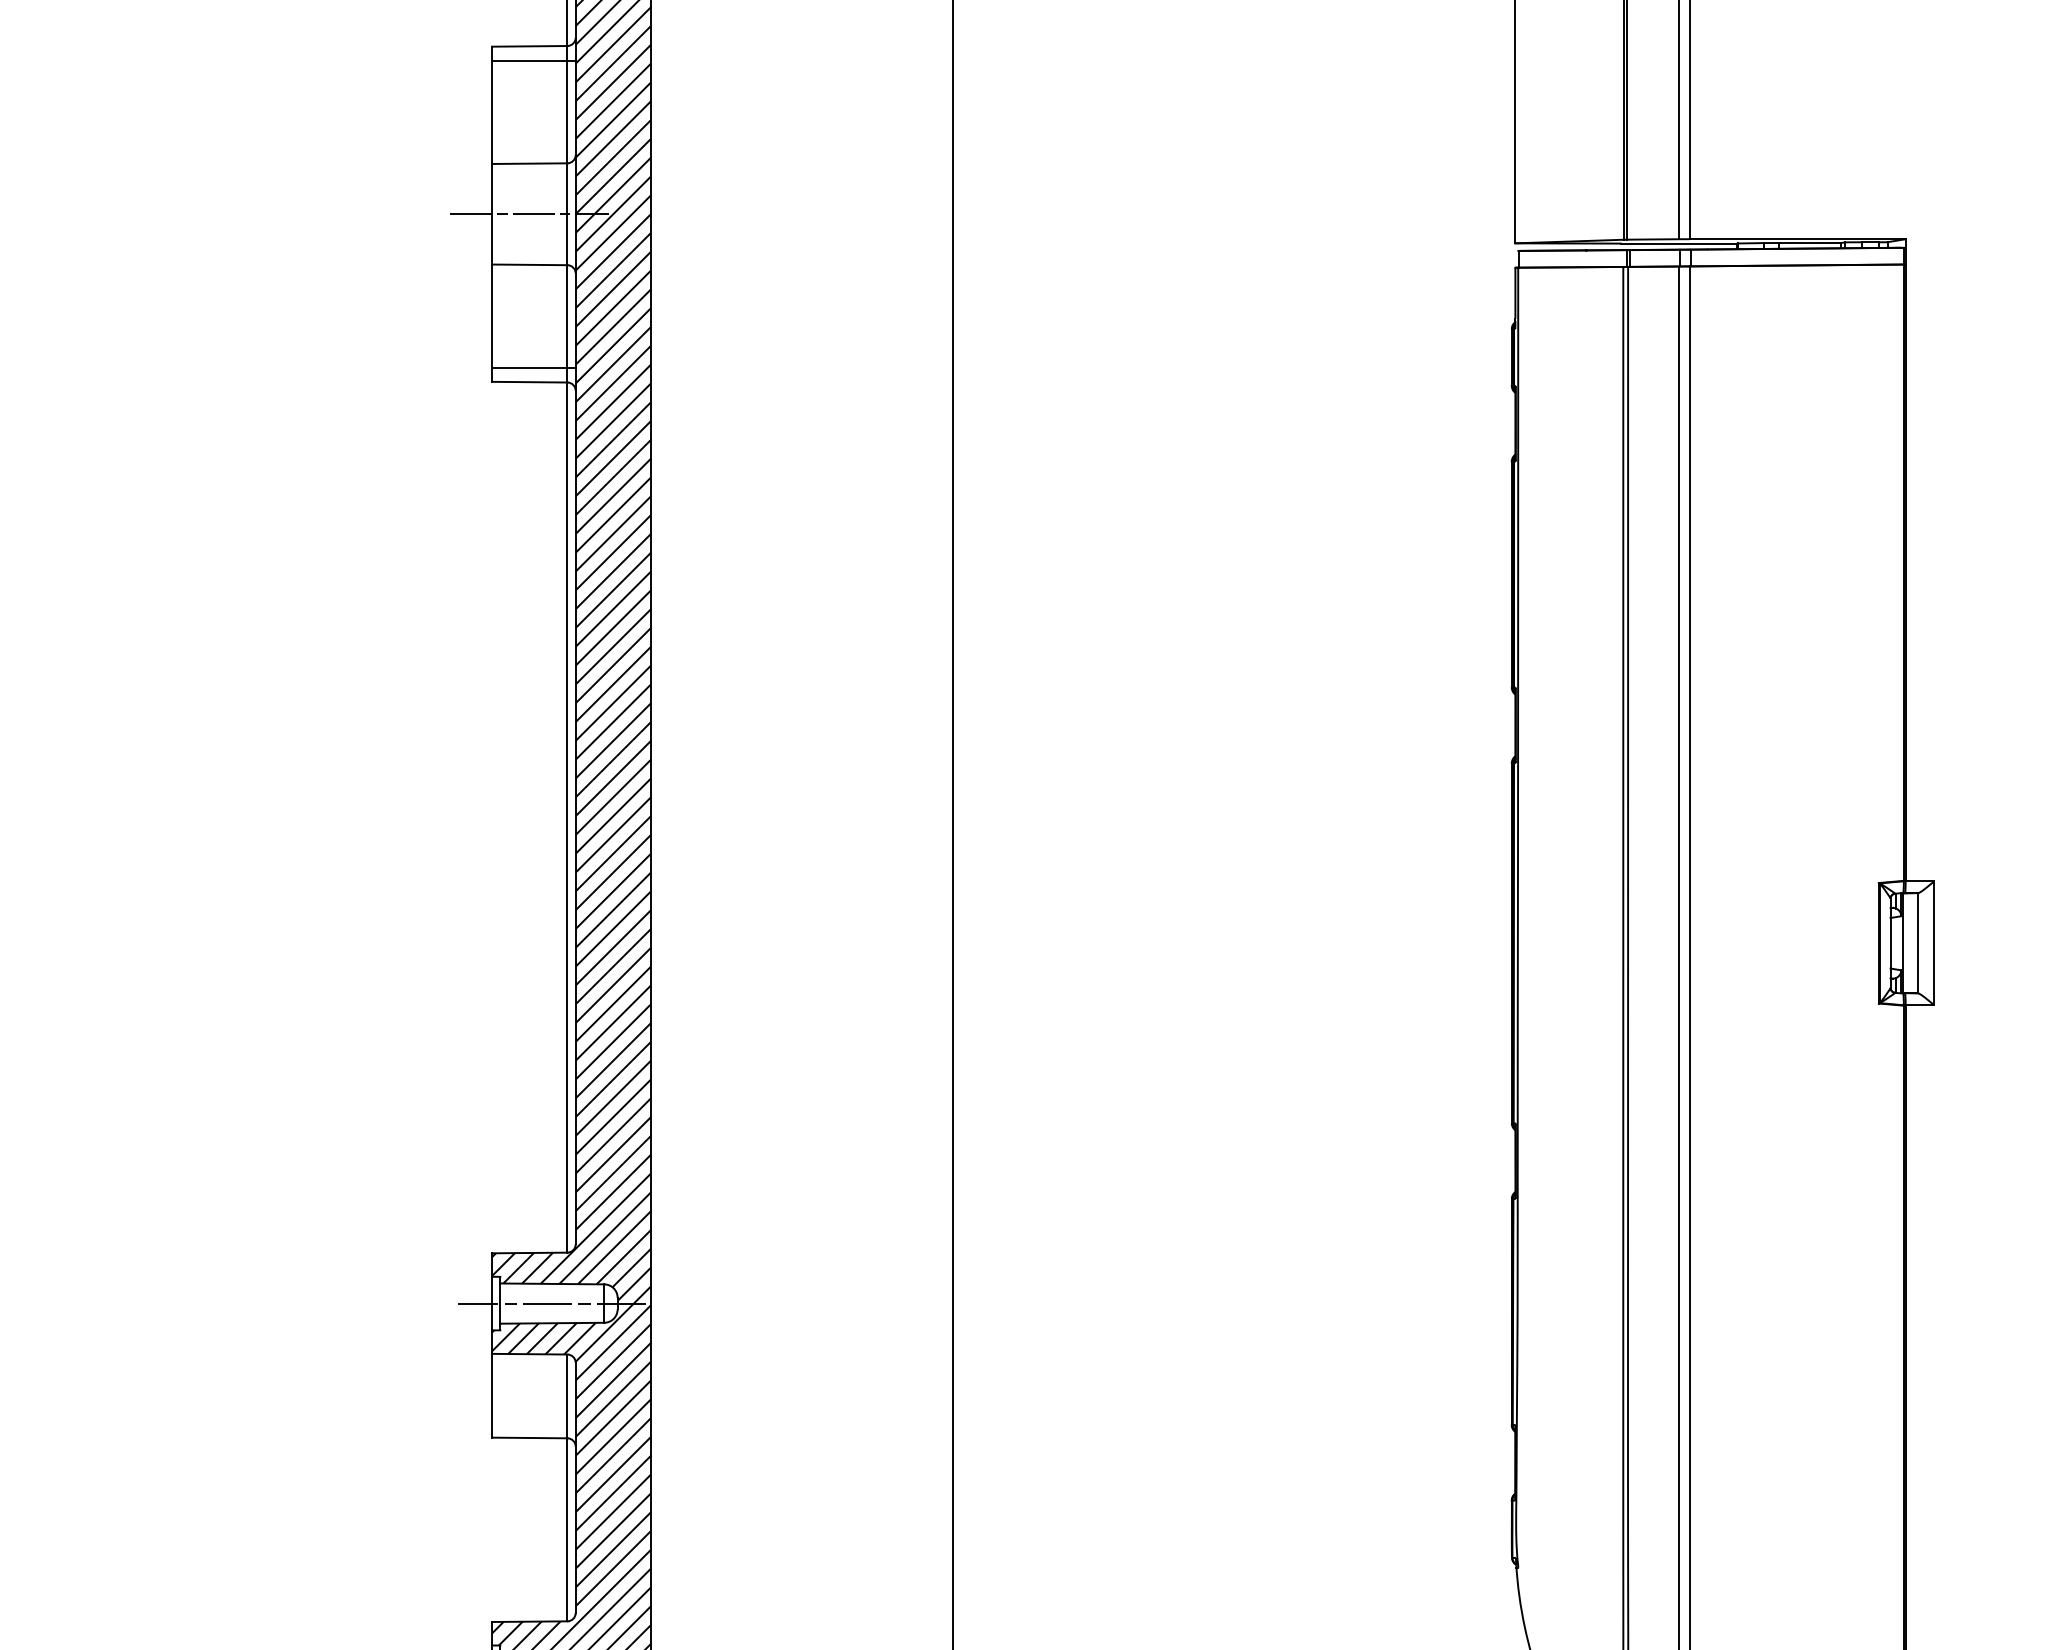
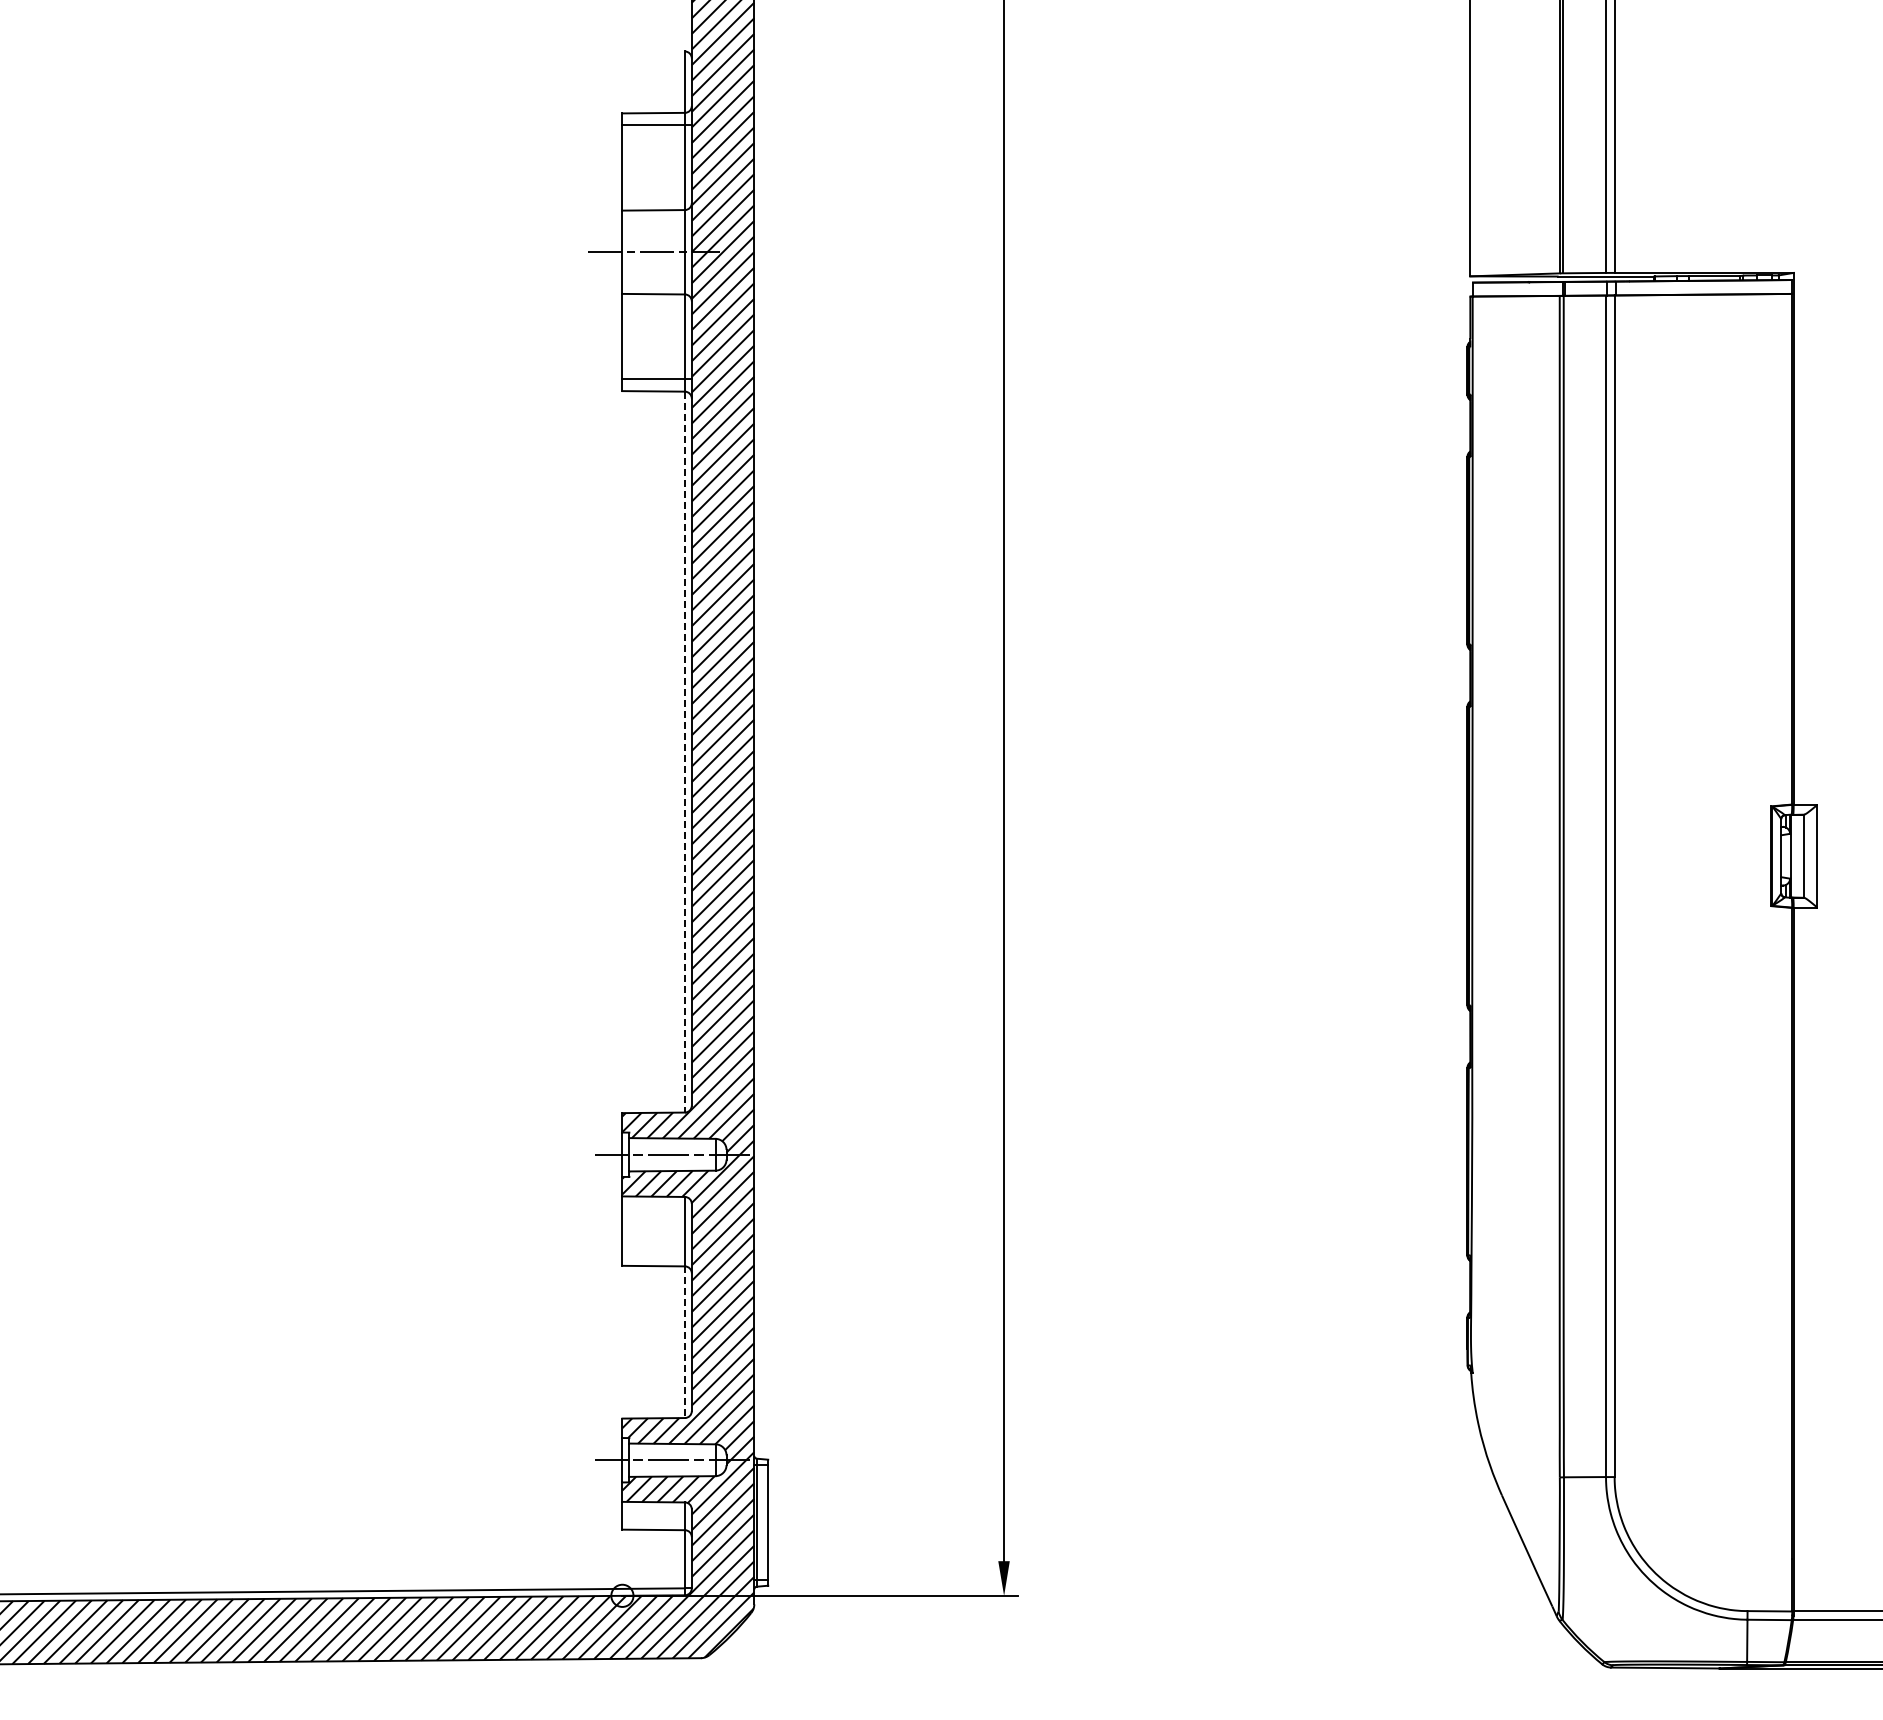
line: (566, 818) -> (684, 752), solid -> dashed
line: (566, 1530) -> (684, 1342), solid -> dashed

